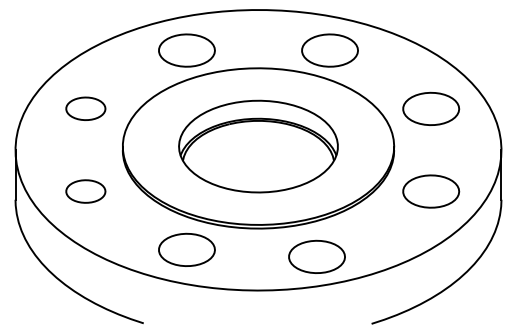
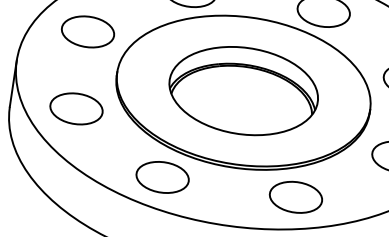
part: (85, 108) -> (87, 31), size x1.43
part: (85, 191) -> (76, 108), size x1.43
part: (316, 256) -> (295, 196), moved

